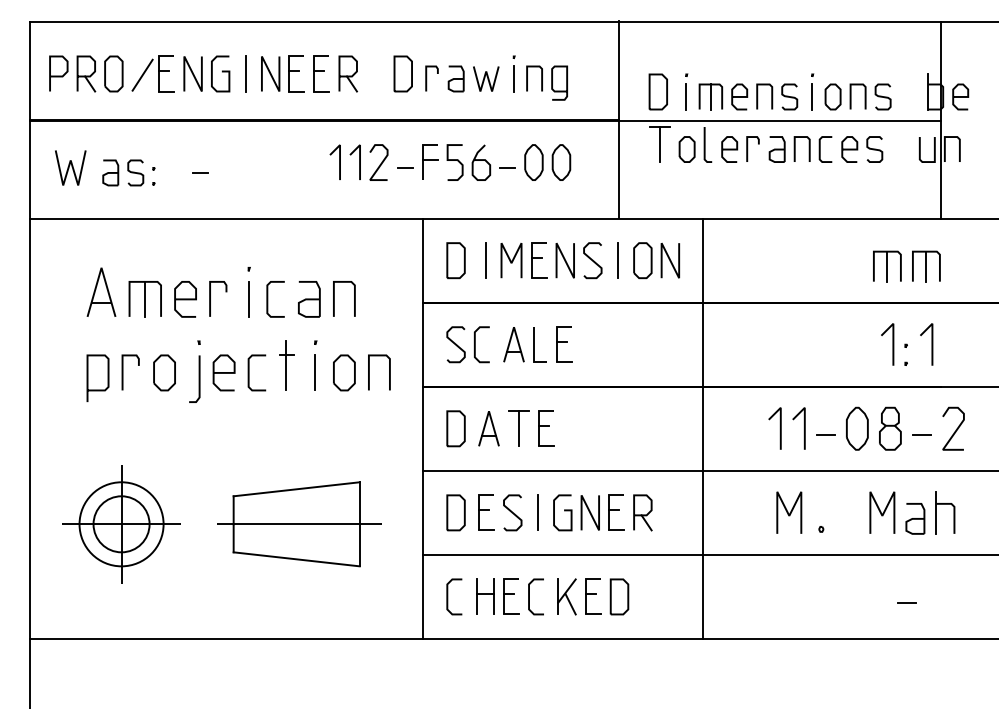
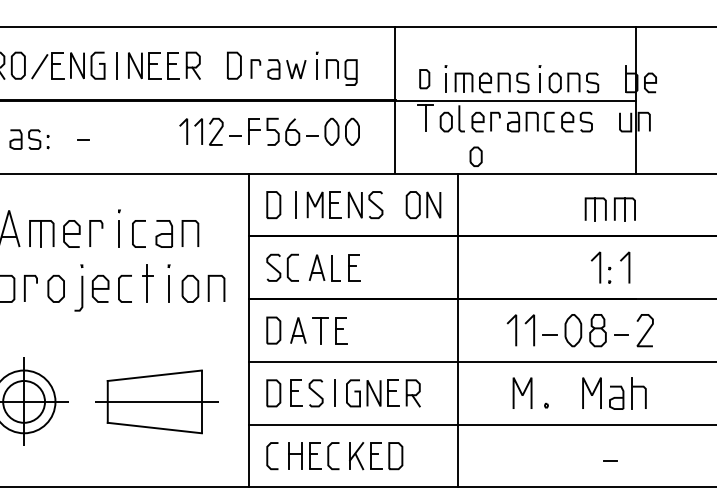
part: (657, 91) -> (424, 78), size x0.7
part: (726, 195) -> (475, 156), added
line: (618, 260) -> (395, 204), removed

